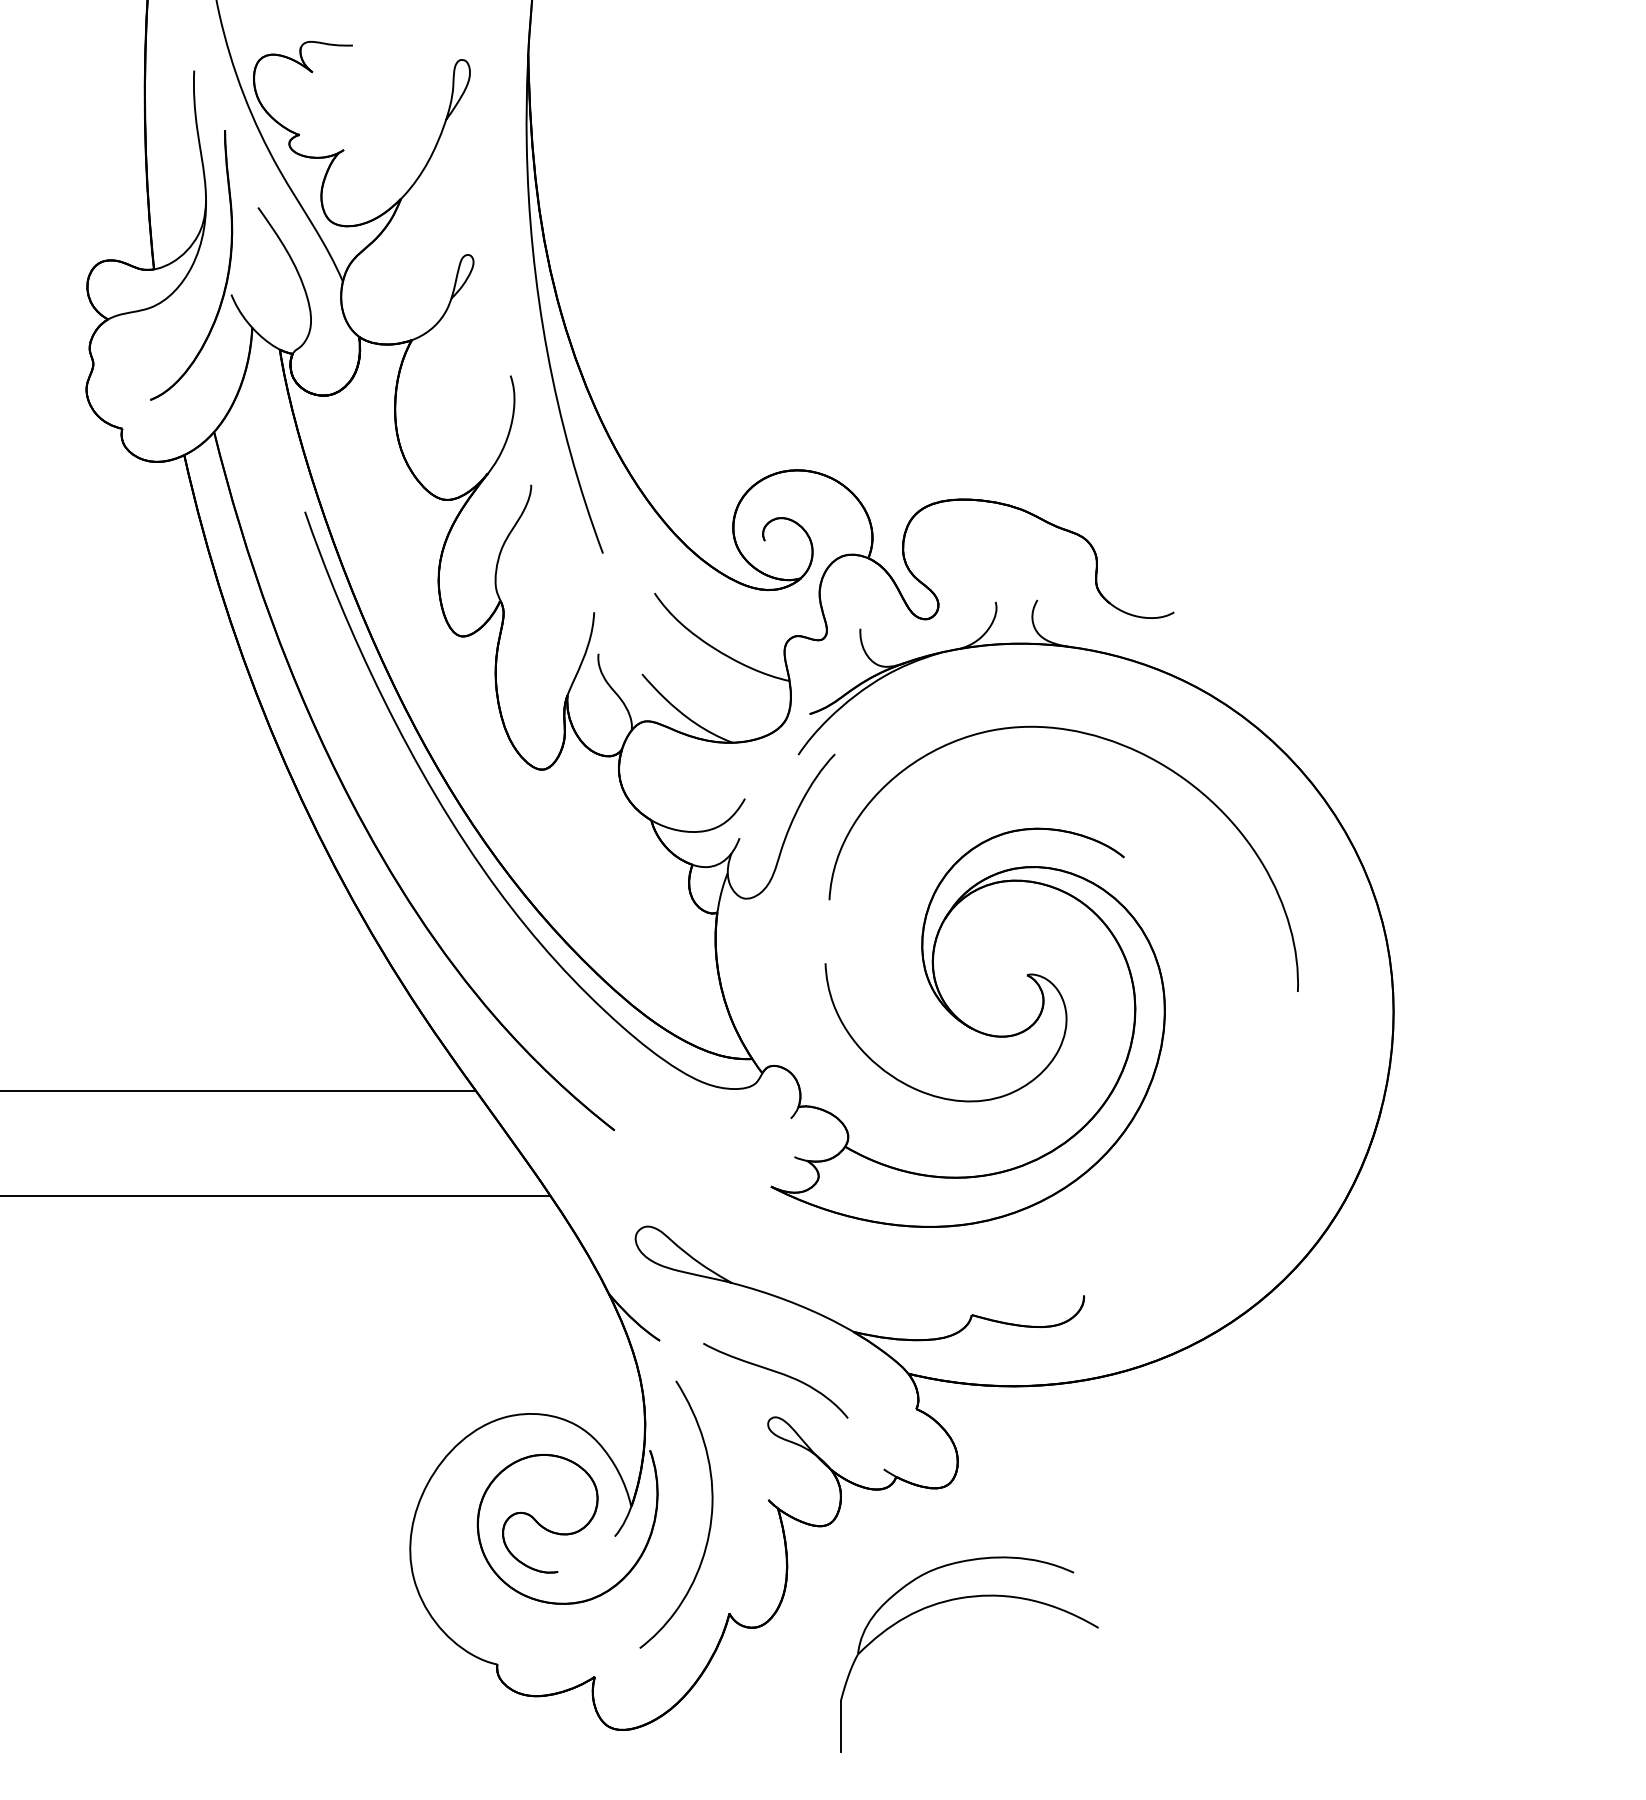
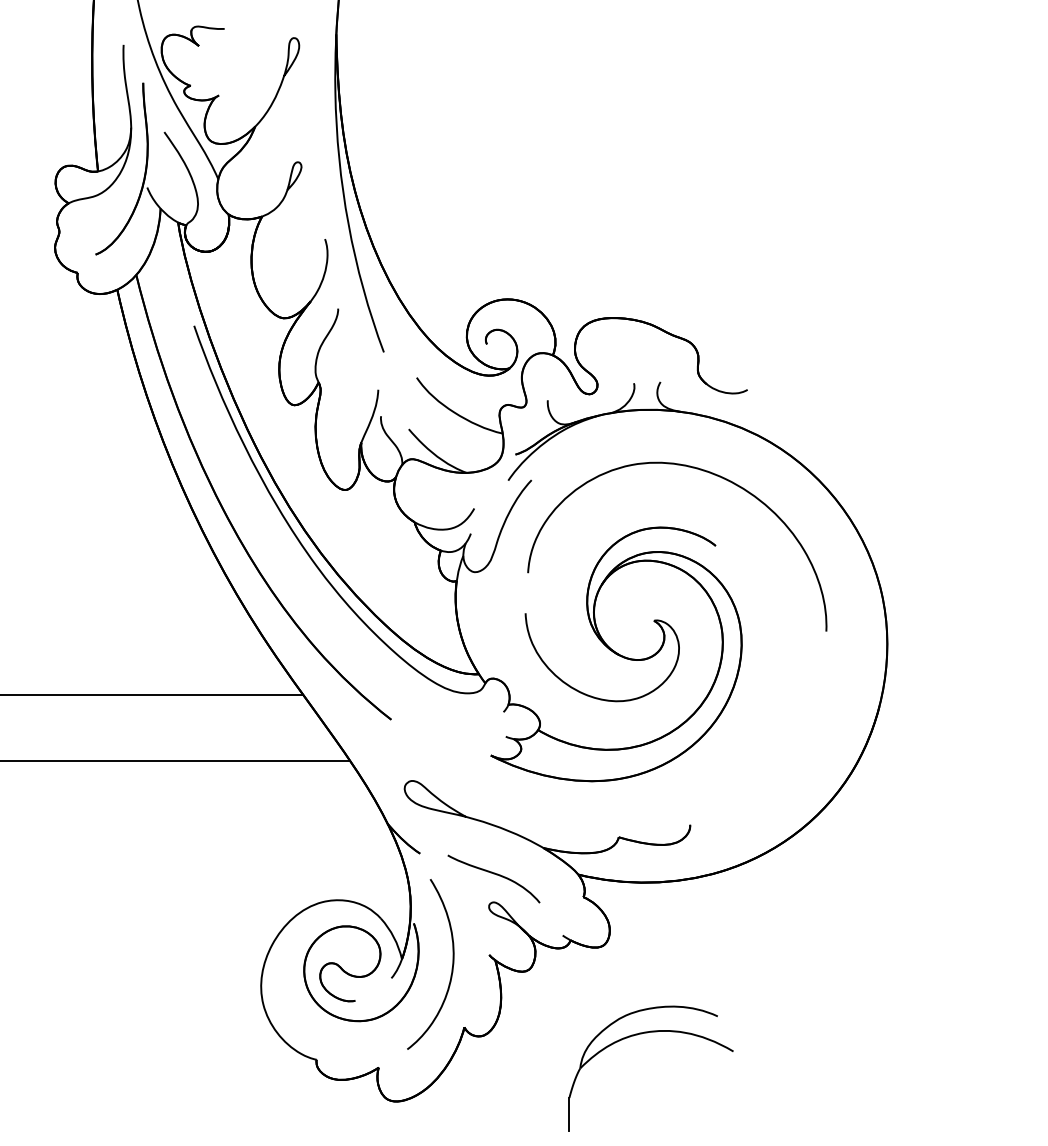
part: (963, 1599) -> (647, 1033), moved

